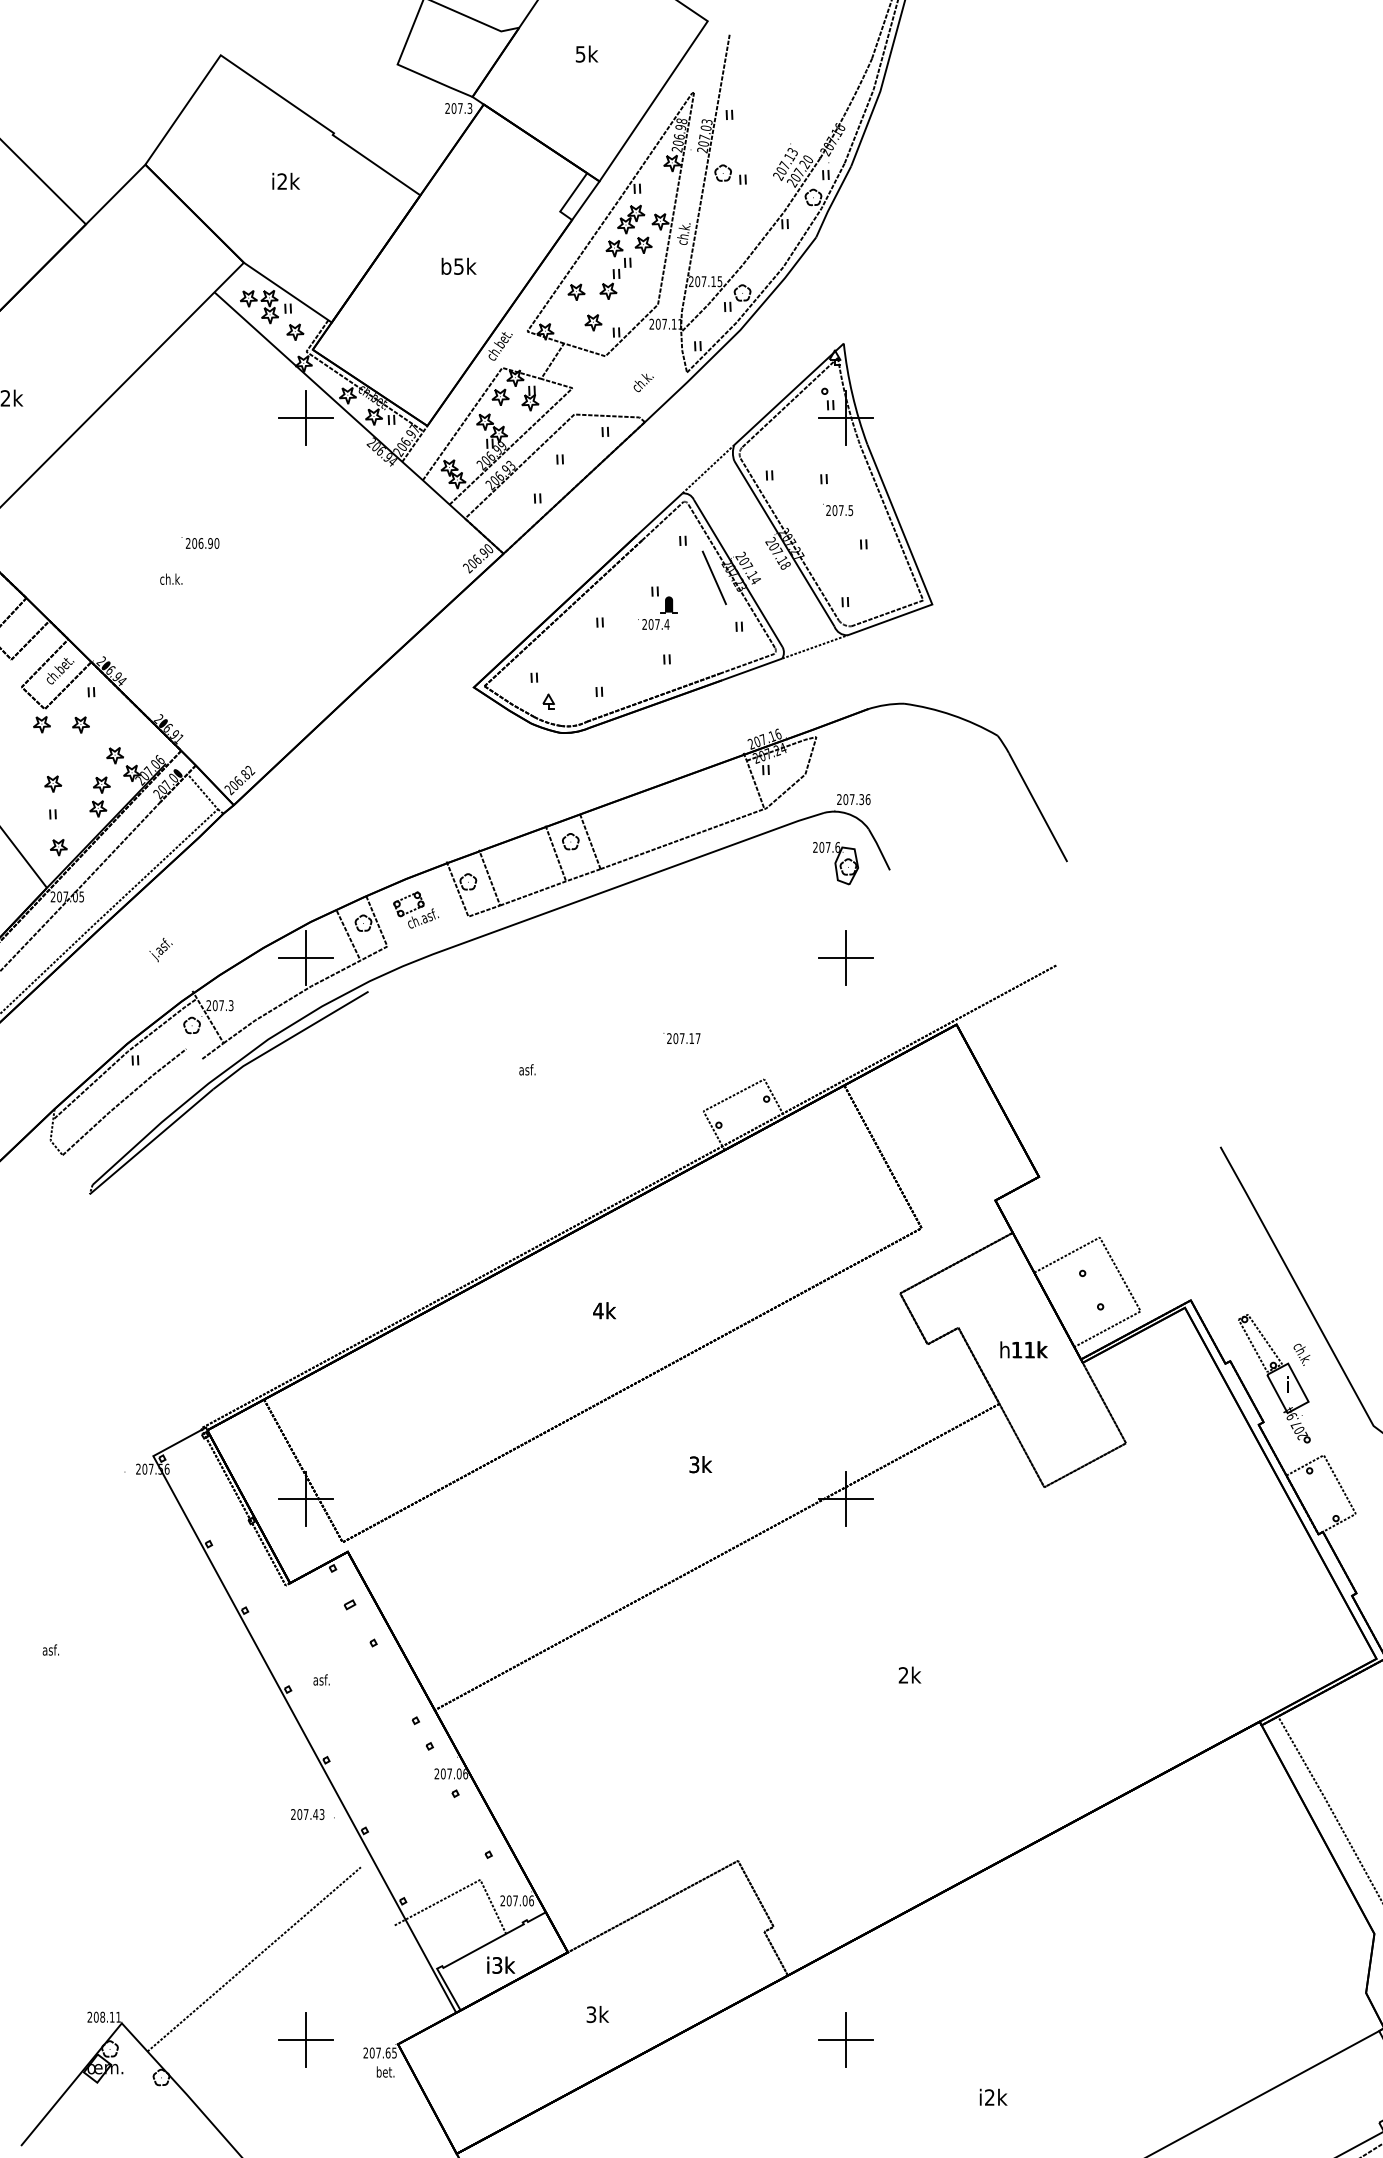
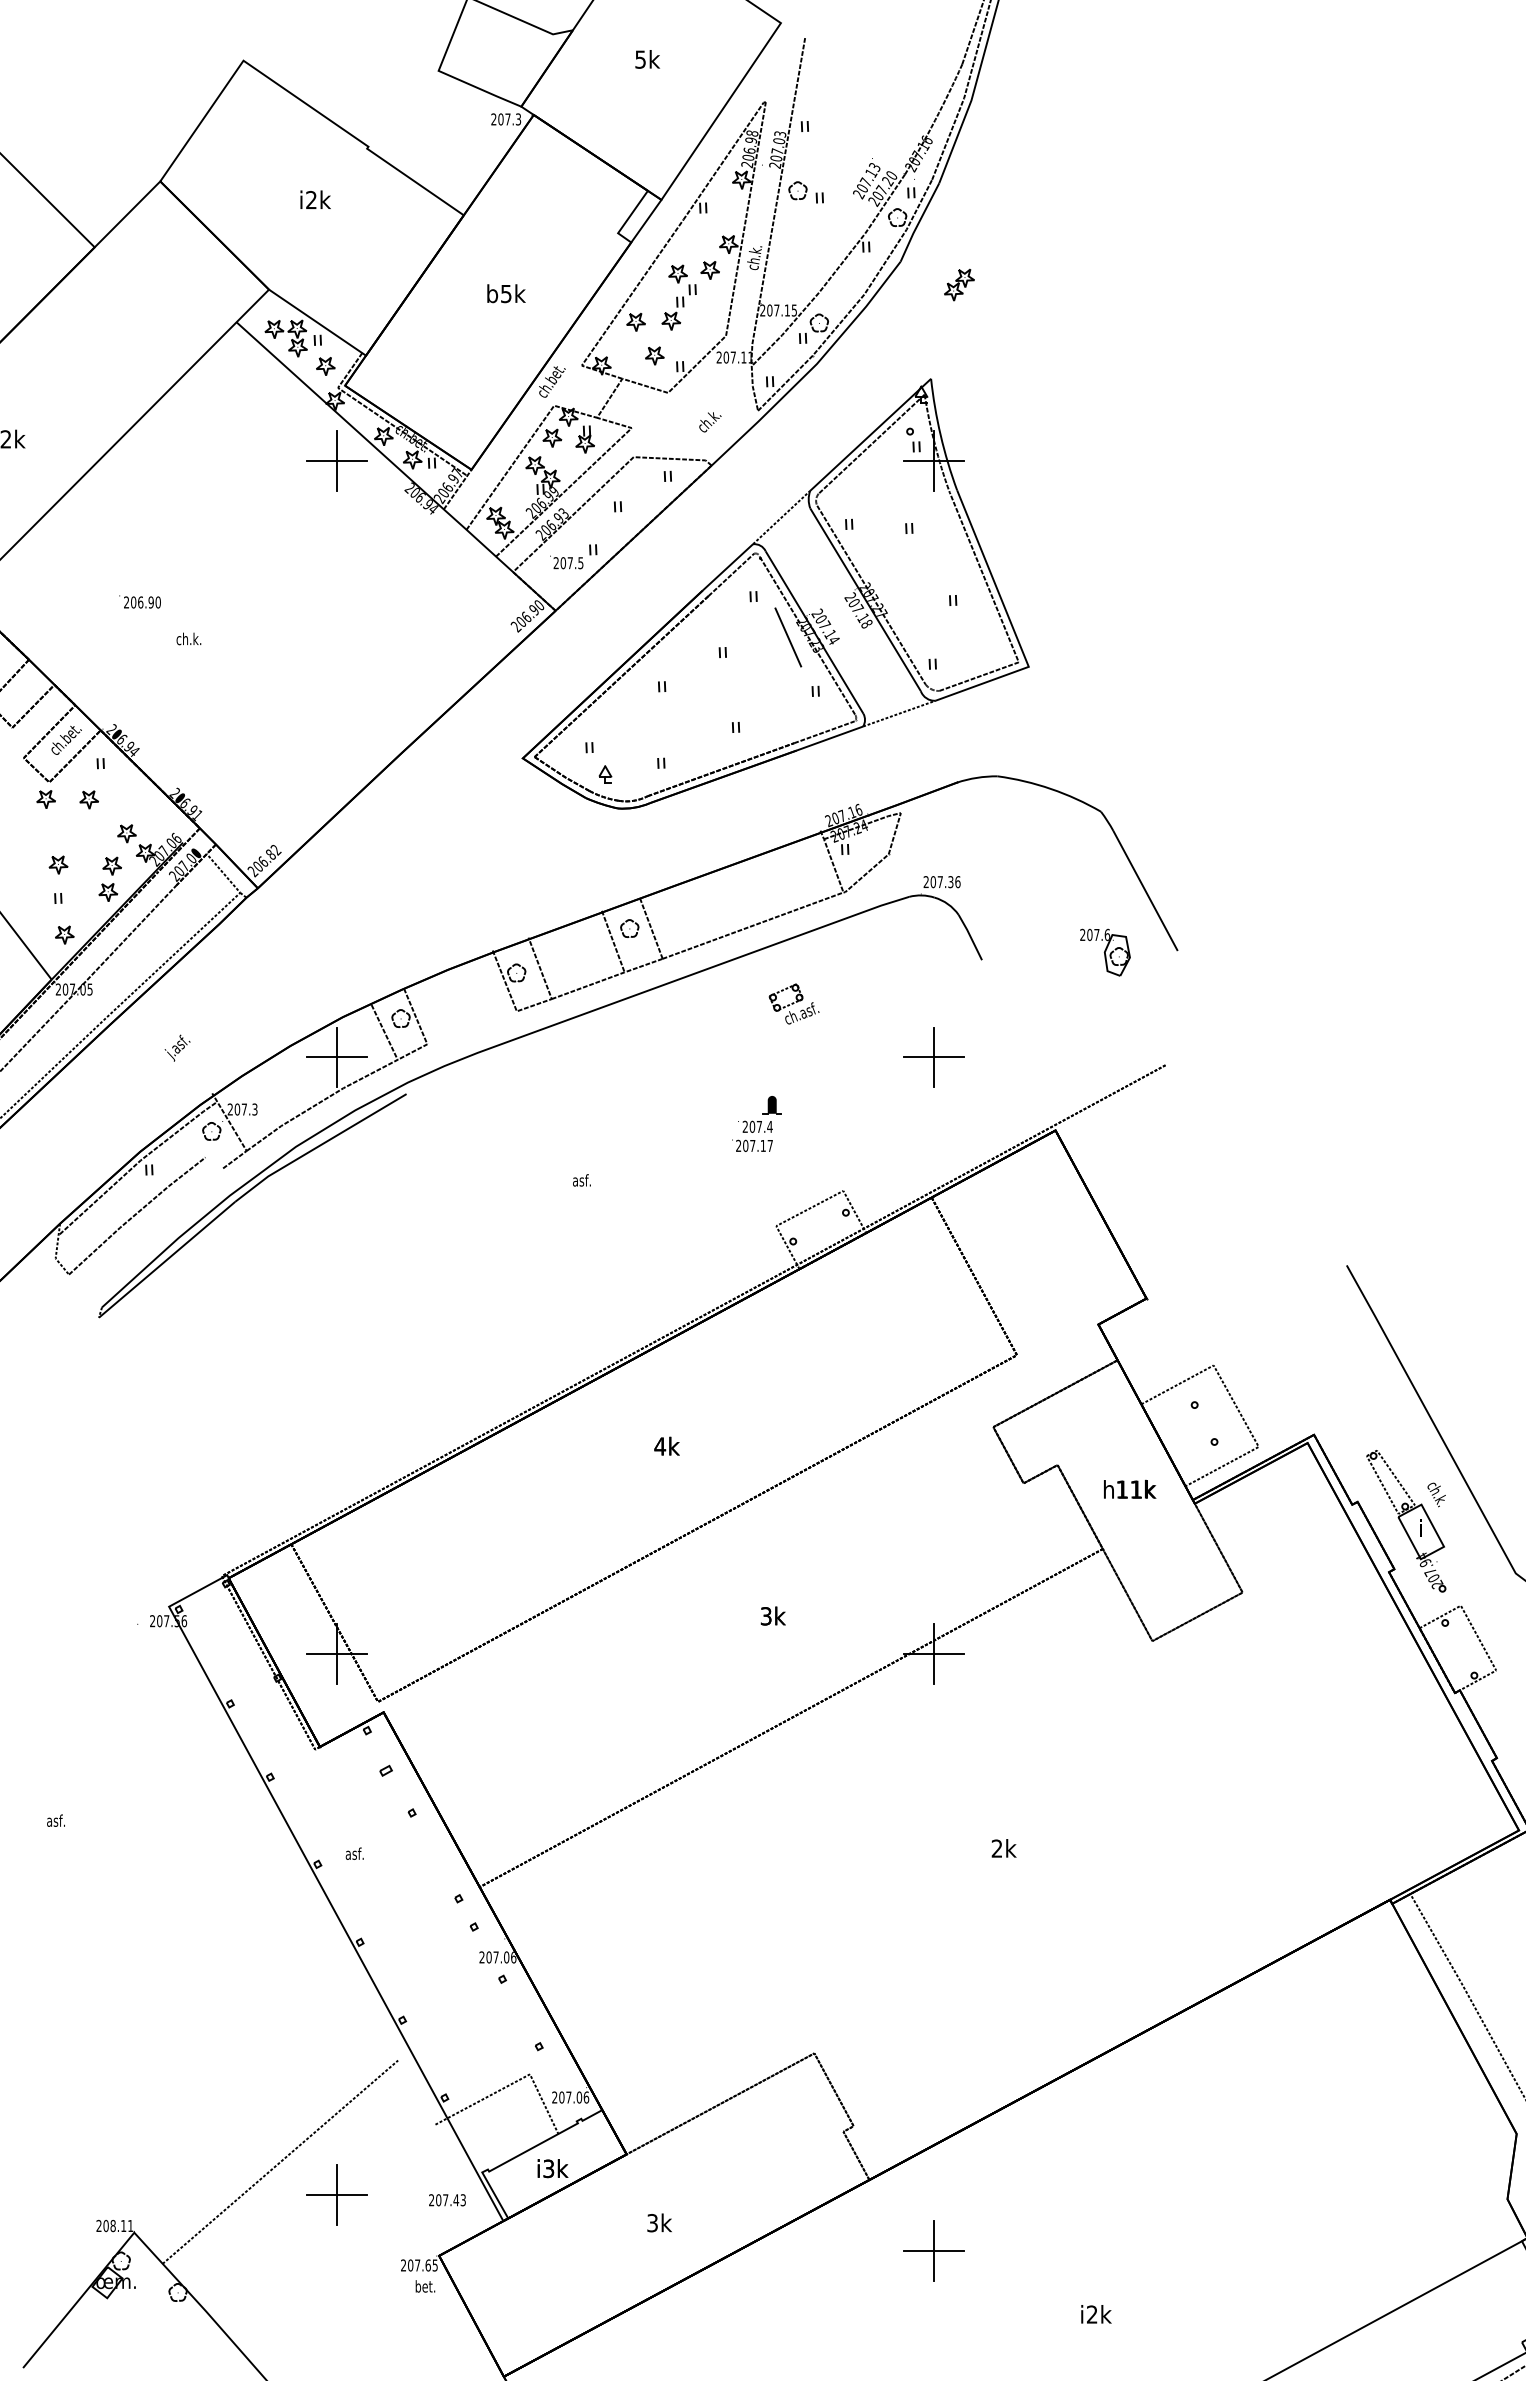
part: (631, 219) -> (959, 284), moved
text: (837, 509) -> (566, 562), moved
text: (199, 542) -> (139, 601), moved
part: (657, 613) -> (759, 1114), moved
part: (836, 863) -> (1105, 952), moved
part: (415, 909) -> (793, 1003), moved
text: (313, 1814) -> (453, 2200), moved
part: (305, 2039) -> (336, 2194), moved

